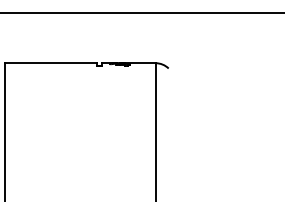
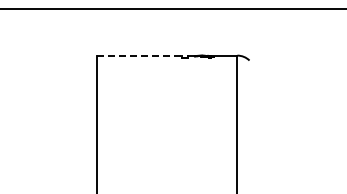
line: (50, 63) -> (139, 55), solid -> dashed

